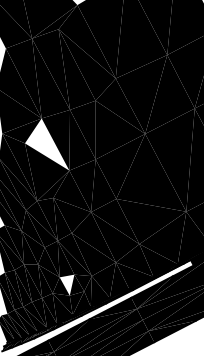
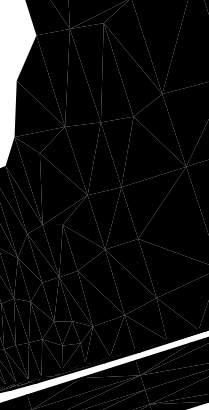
fill: (46, 144) -> (65, 159), added
fill: (66, 284) -> (60, 331), added

